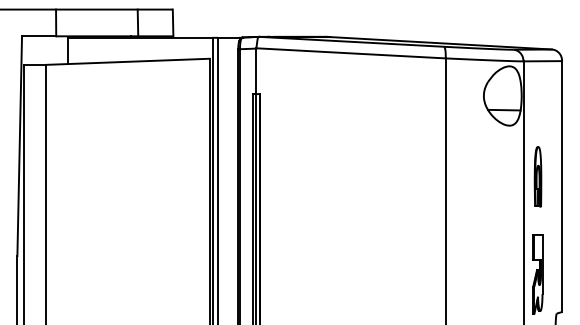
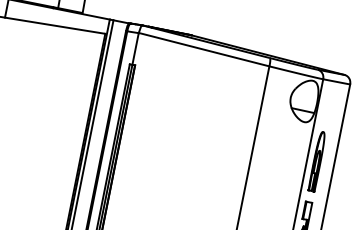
part: (537, 176) -> (316, 161), size x1.43

